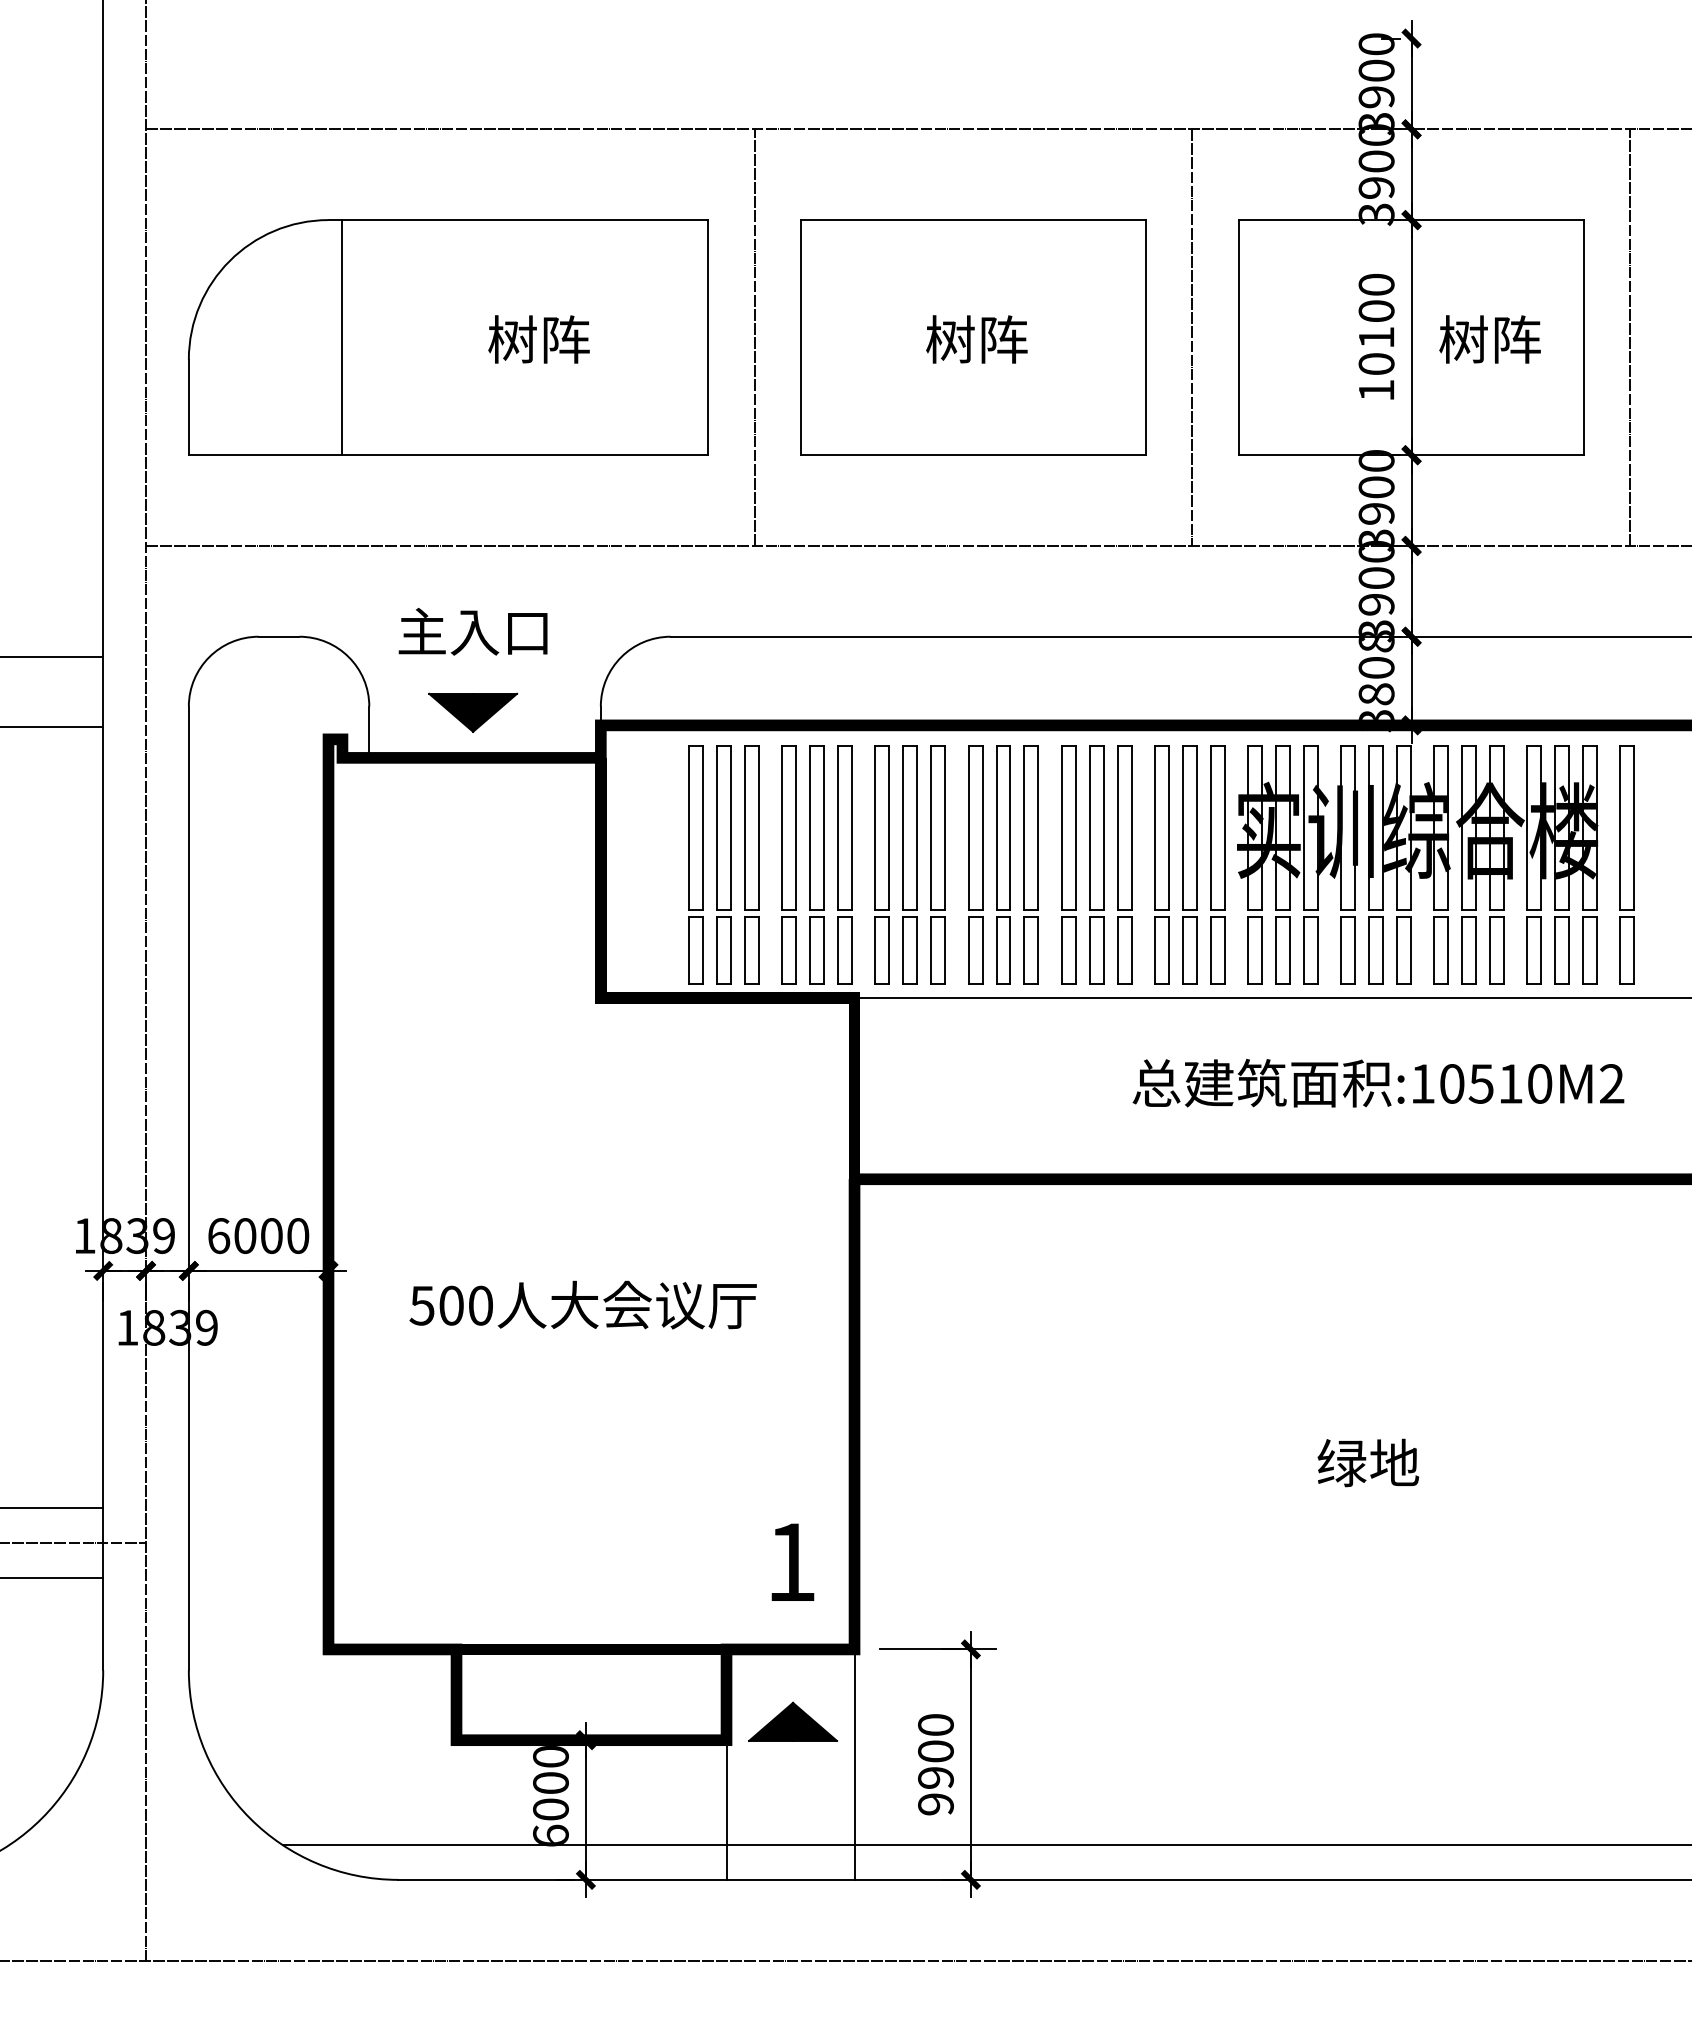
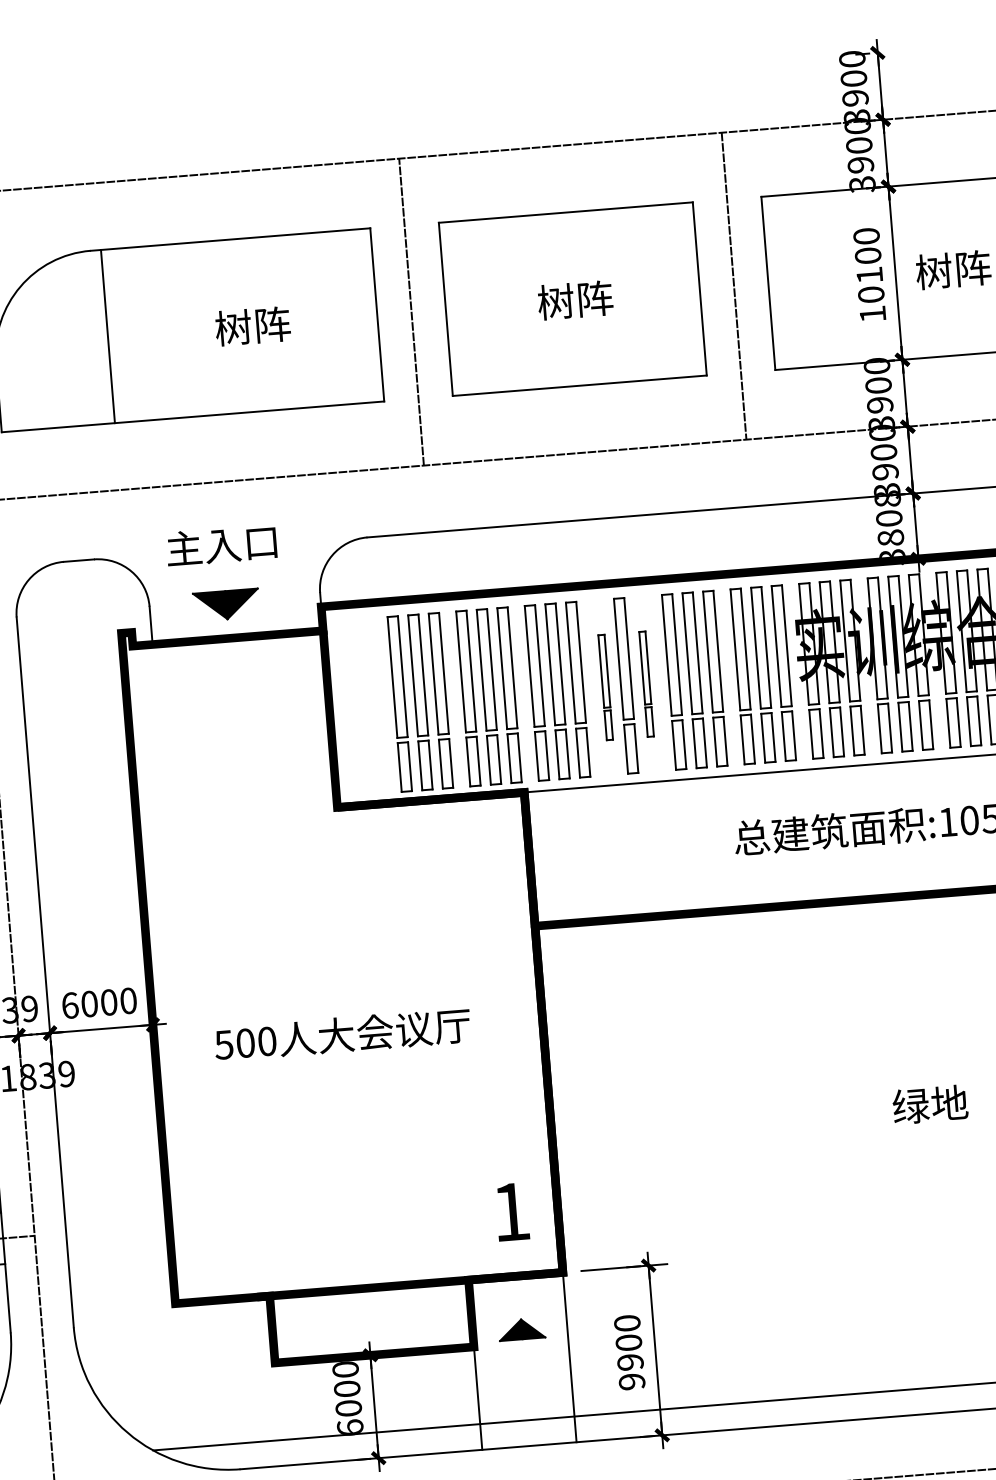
part: (975, 864) -> (605, 687), size x0.6
part: (1030, 864) -> (646, 683), size x0.6
part: (792, 1721) -> (521, 1329), size x0.7

